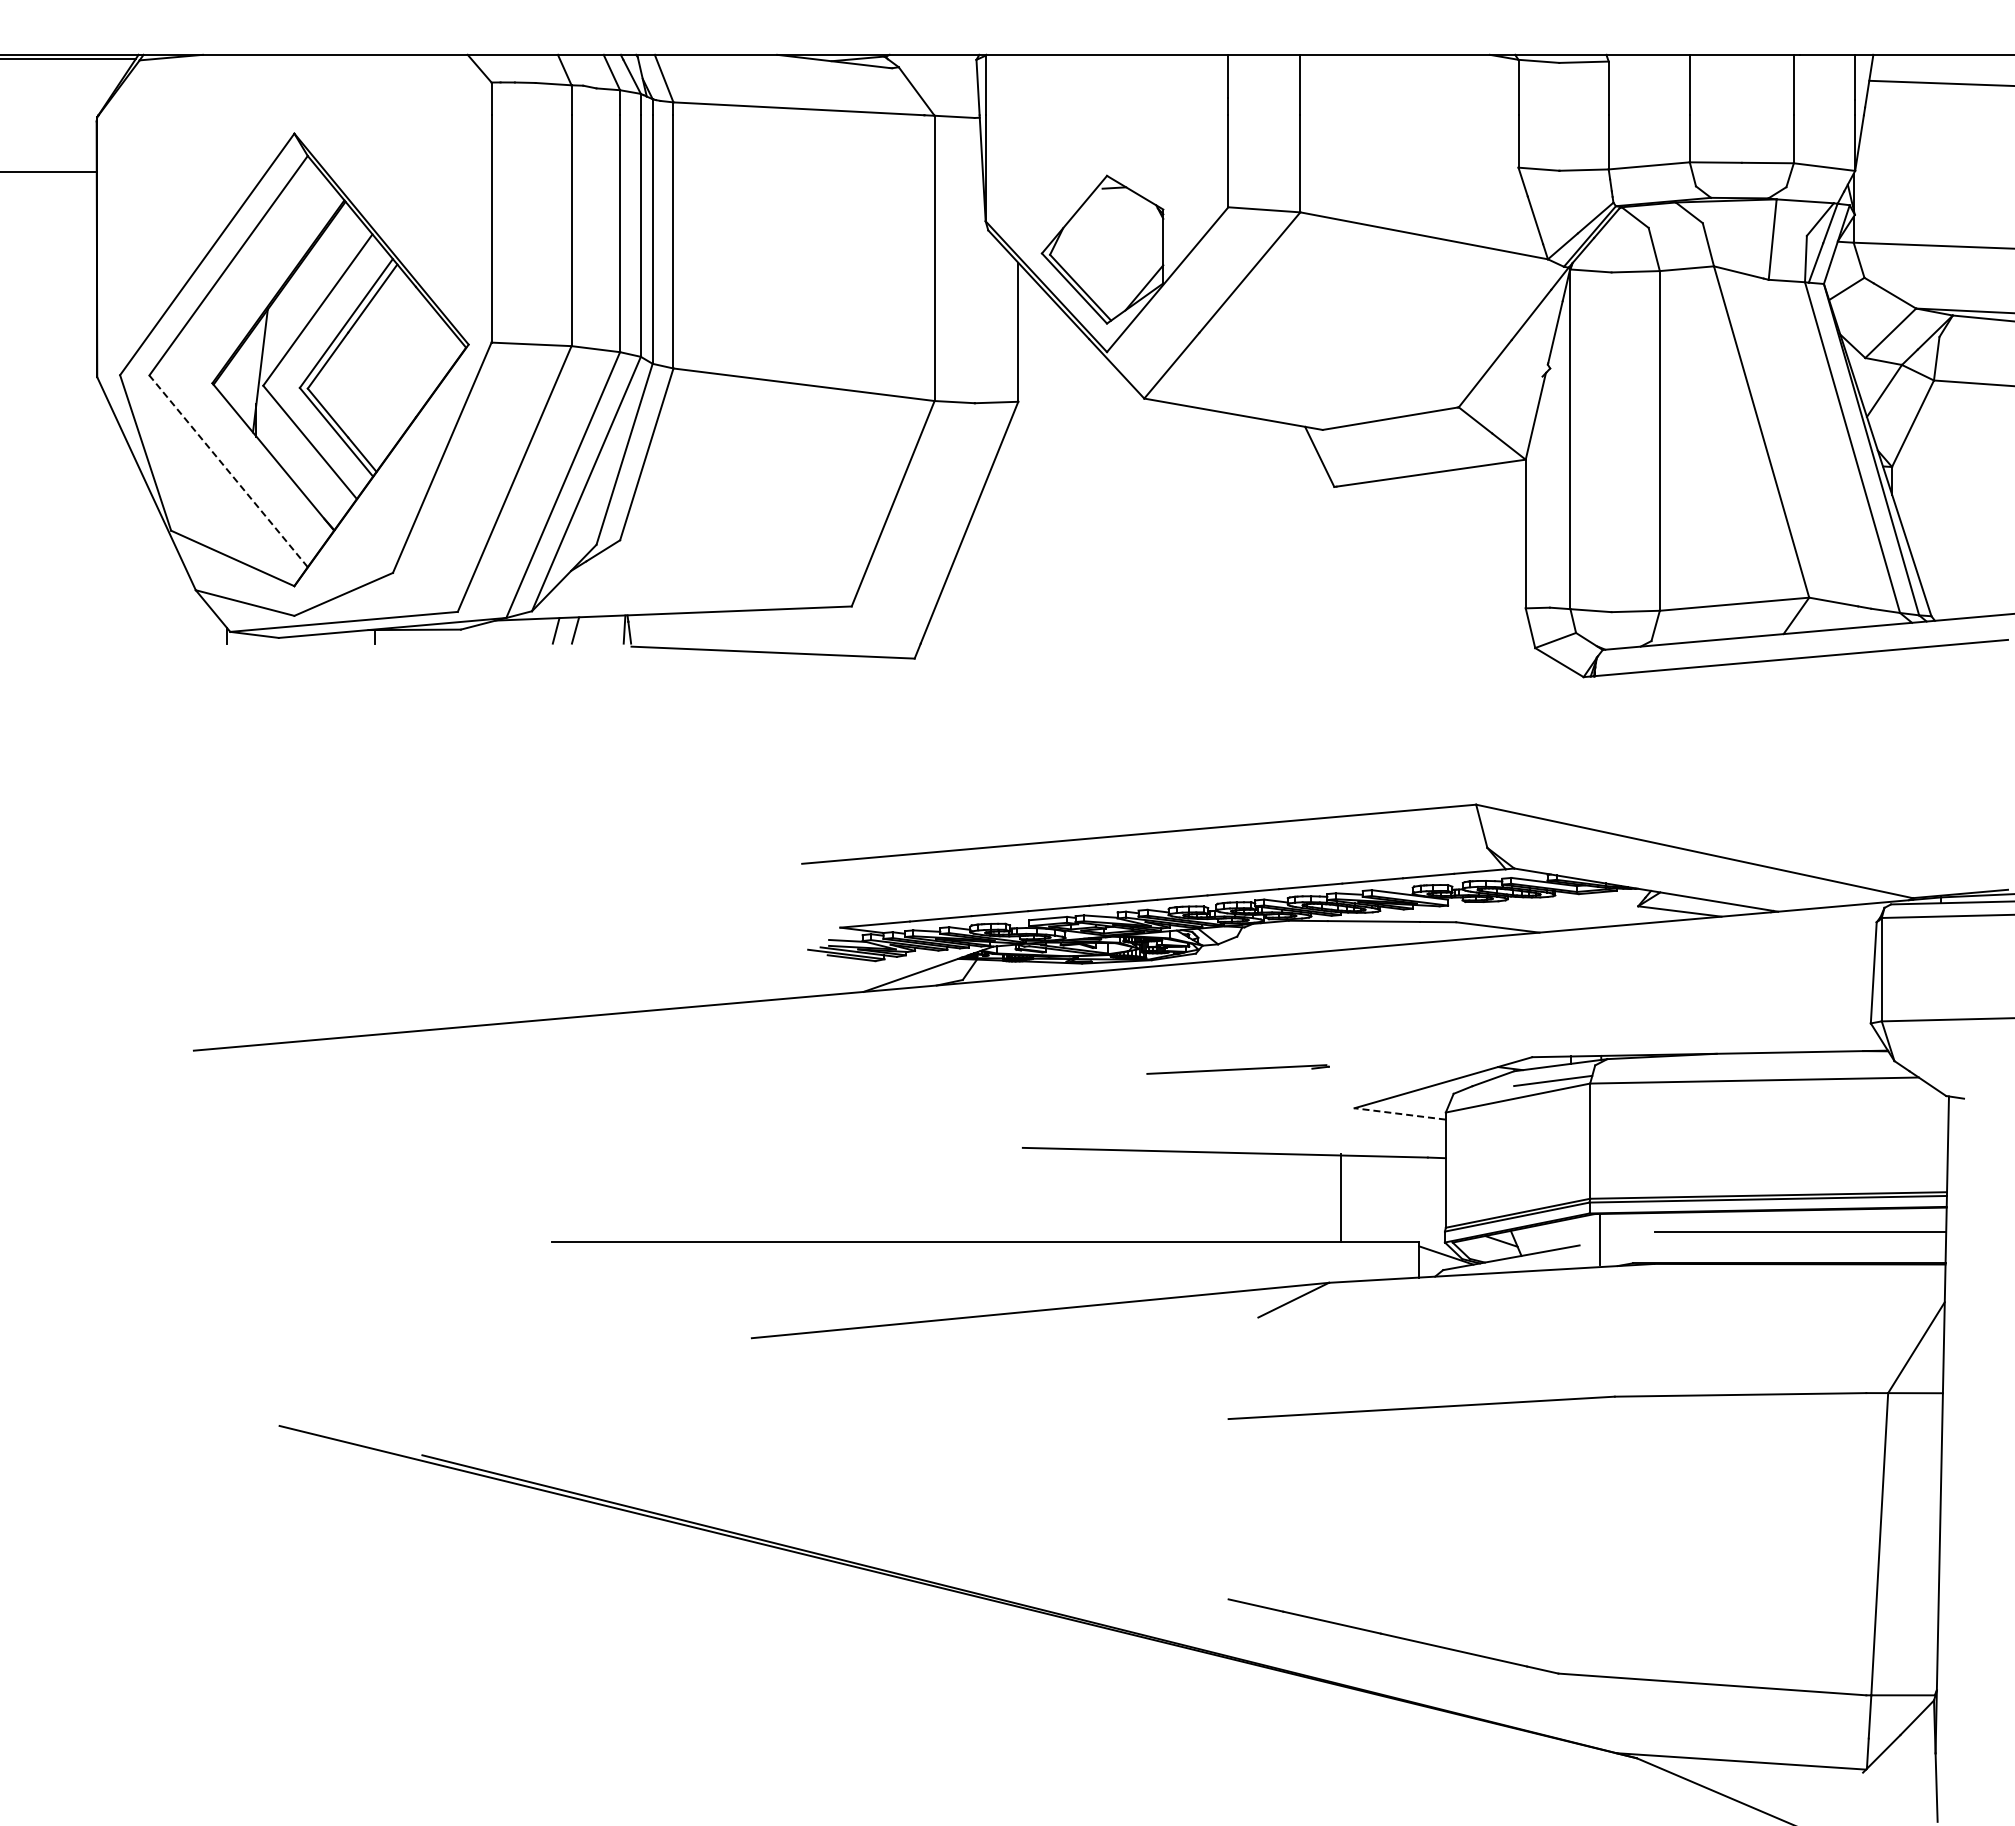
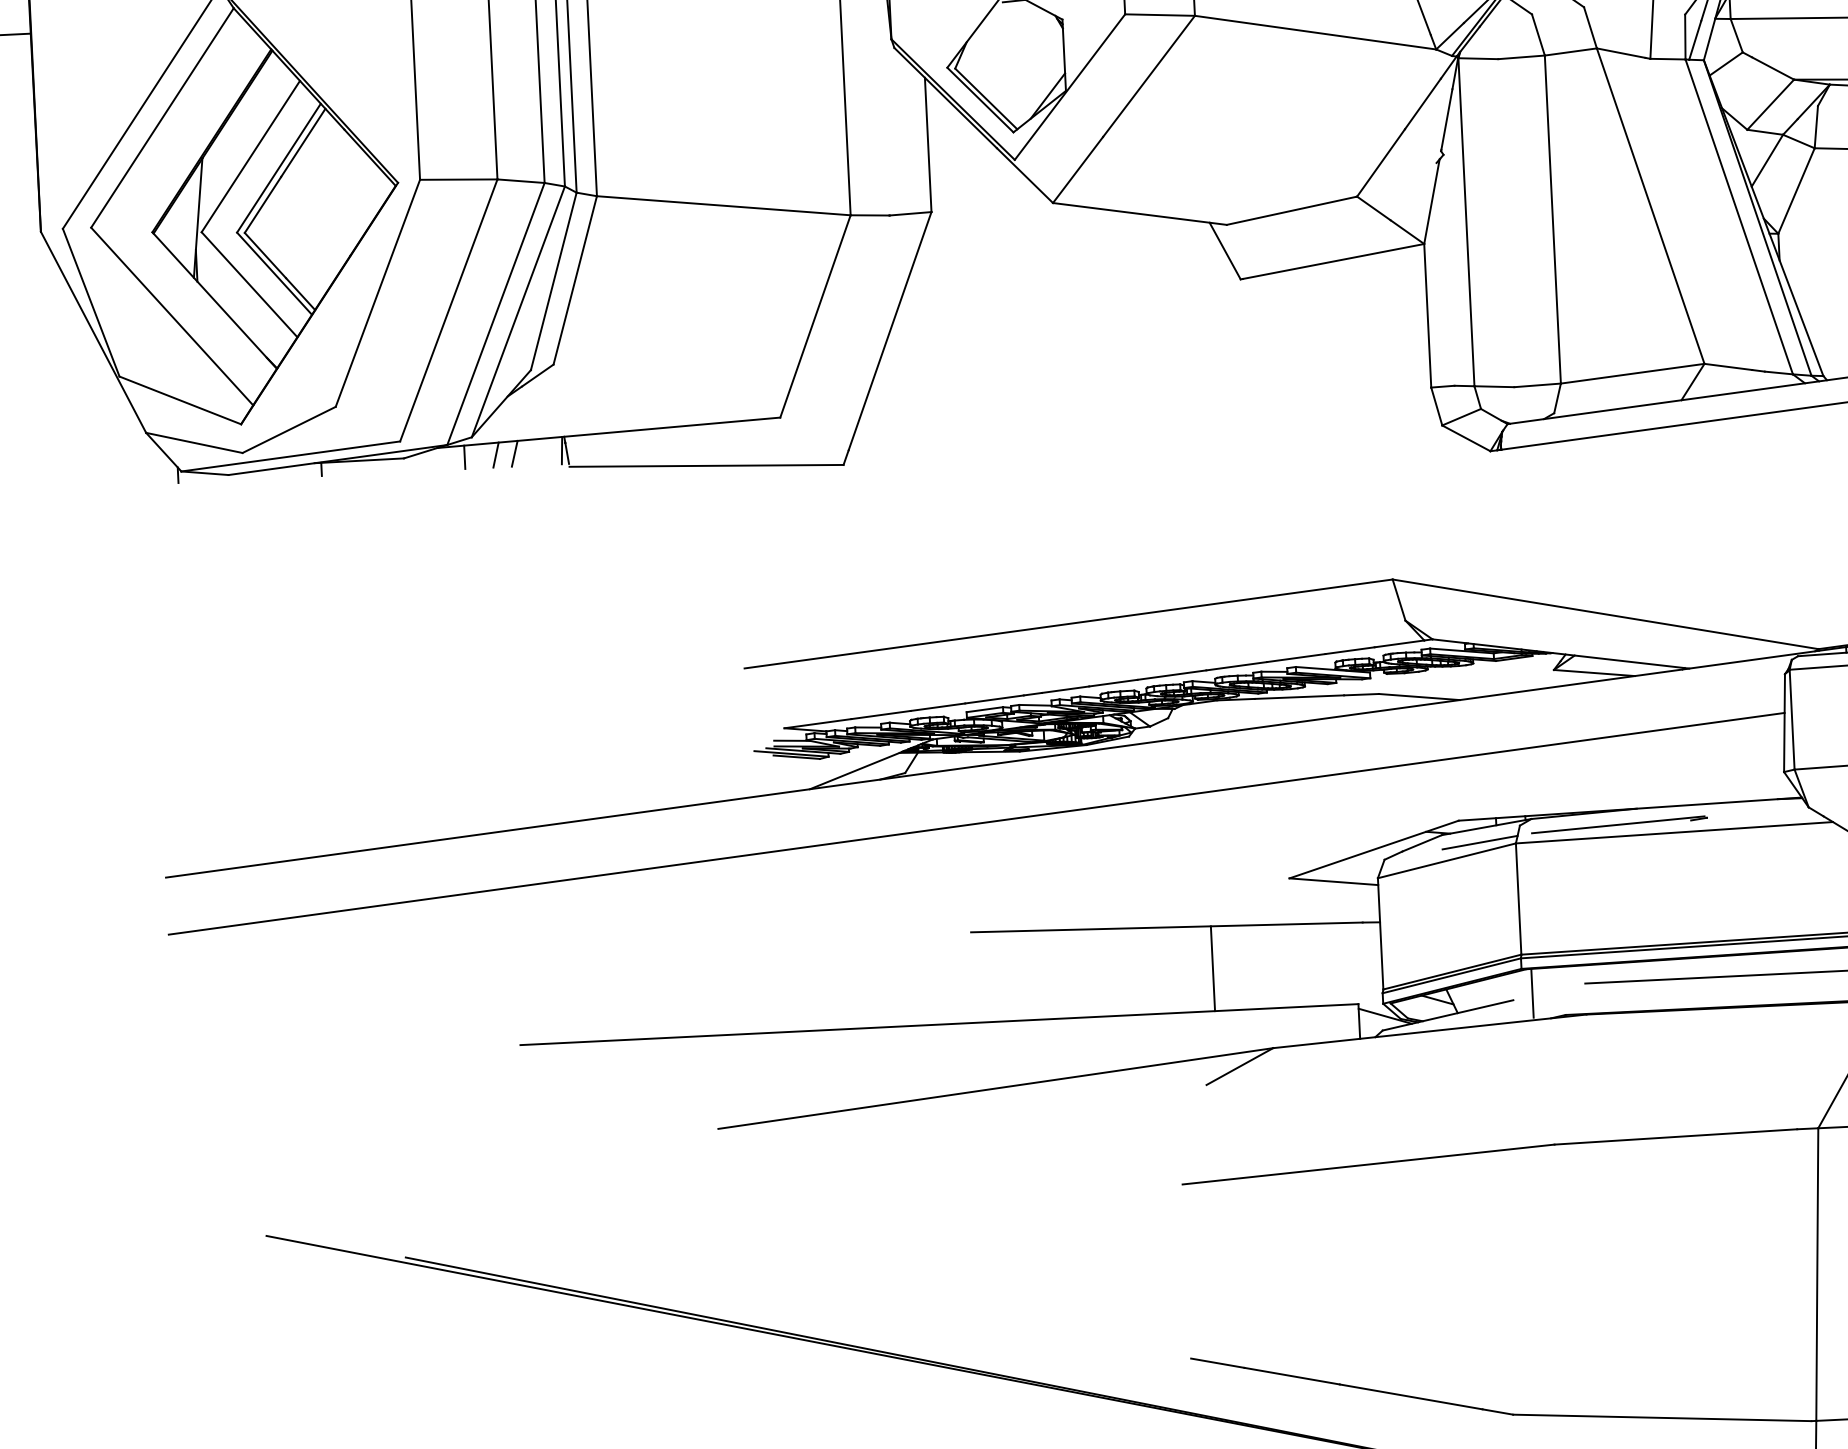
line: (228, 470) -> (172, 315), dashed -> solid
line: (523, 631) -> (464, 457), added
line: (1033, 1035) -> (976, 823), added
part: (1237, 1069) -> (1618, 824), moved
line: (1399, 1113) -> (1333, 881), dashed -> solid
line: (1340, 1197) -> (1212, 968), moved

